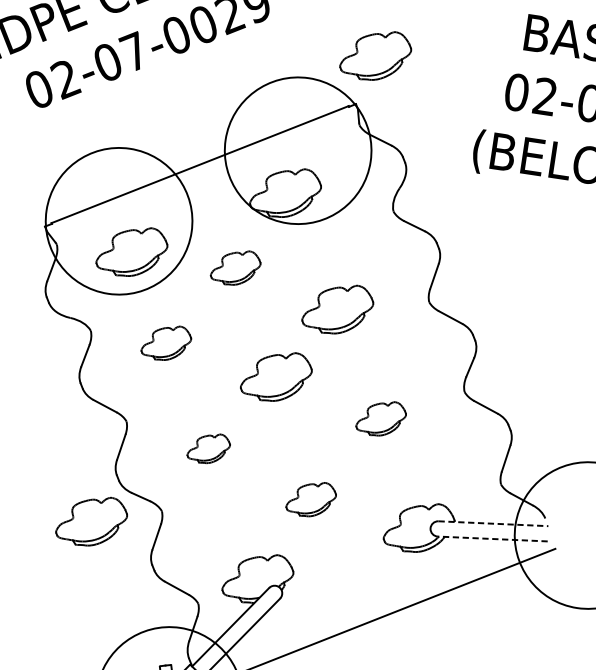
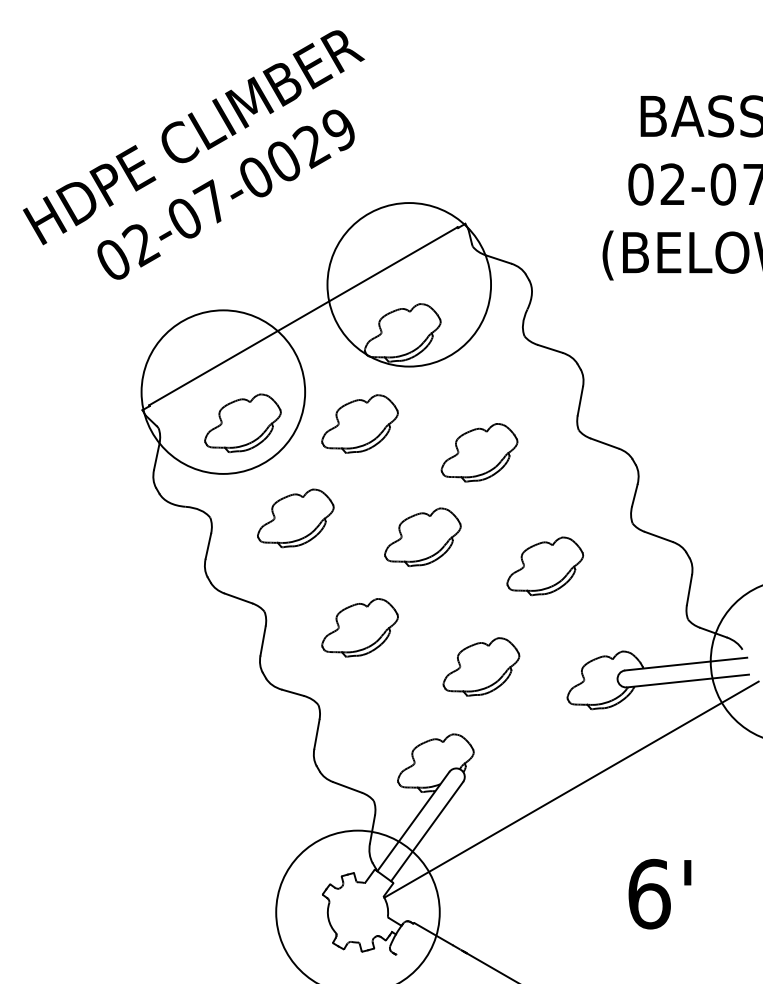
part: (376, 55) -> (479, 166), removed
part: (235, 267) -> (359, 423), size x1.43
part: (166, 342) -> (295, 518), size x1.43
part: (381, 418) -> (545, 566), size x1.43
part: (208, 448) -> (359, 627), size x1.67
part: (311, 498) -> (481, 666), size x1.43
part: (91, 521) -> (242, 727), removed
line: (493, 524) -> (686, 664), dashed -> solid
line: (492, 539) -> (687, 681), dashed -> solid

